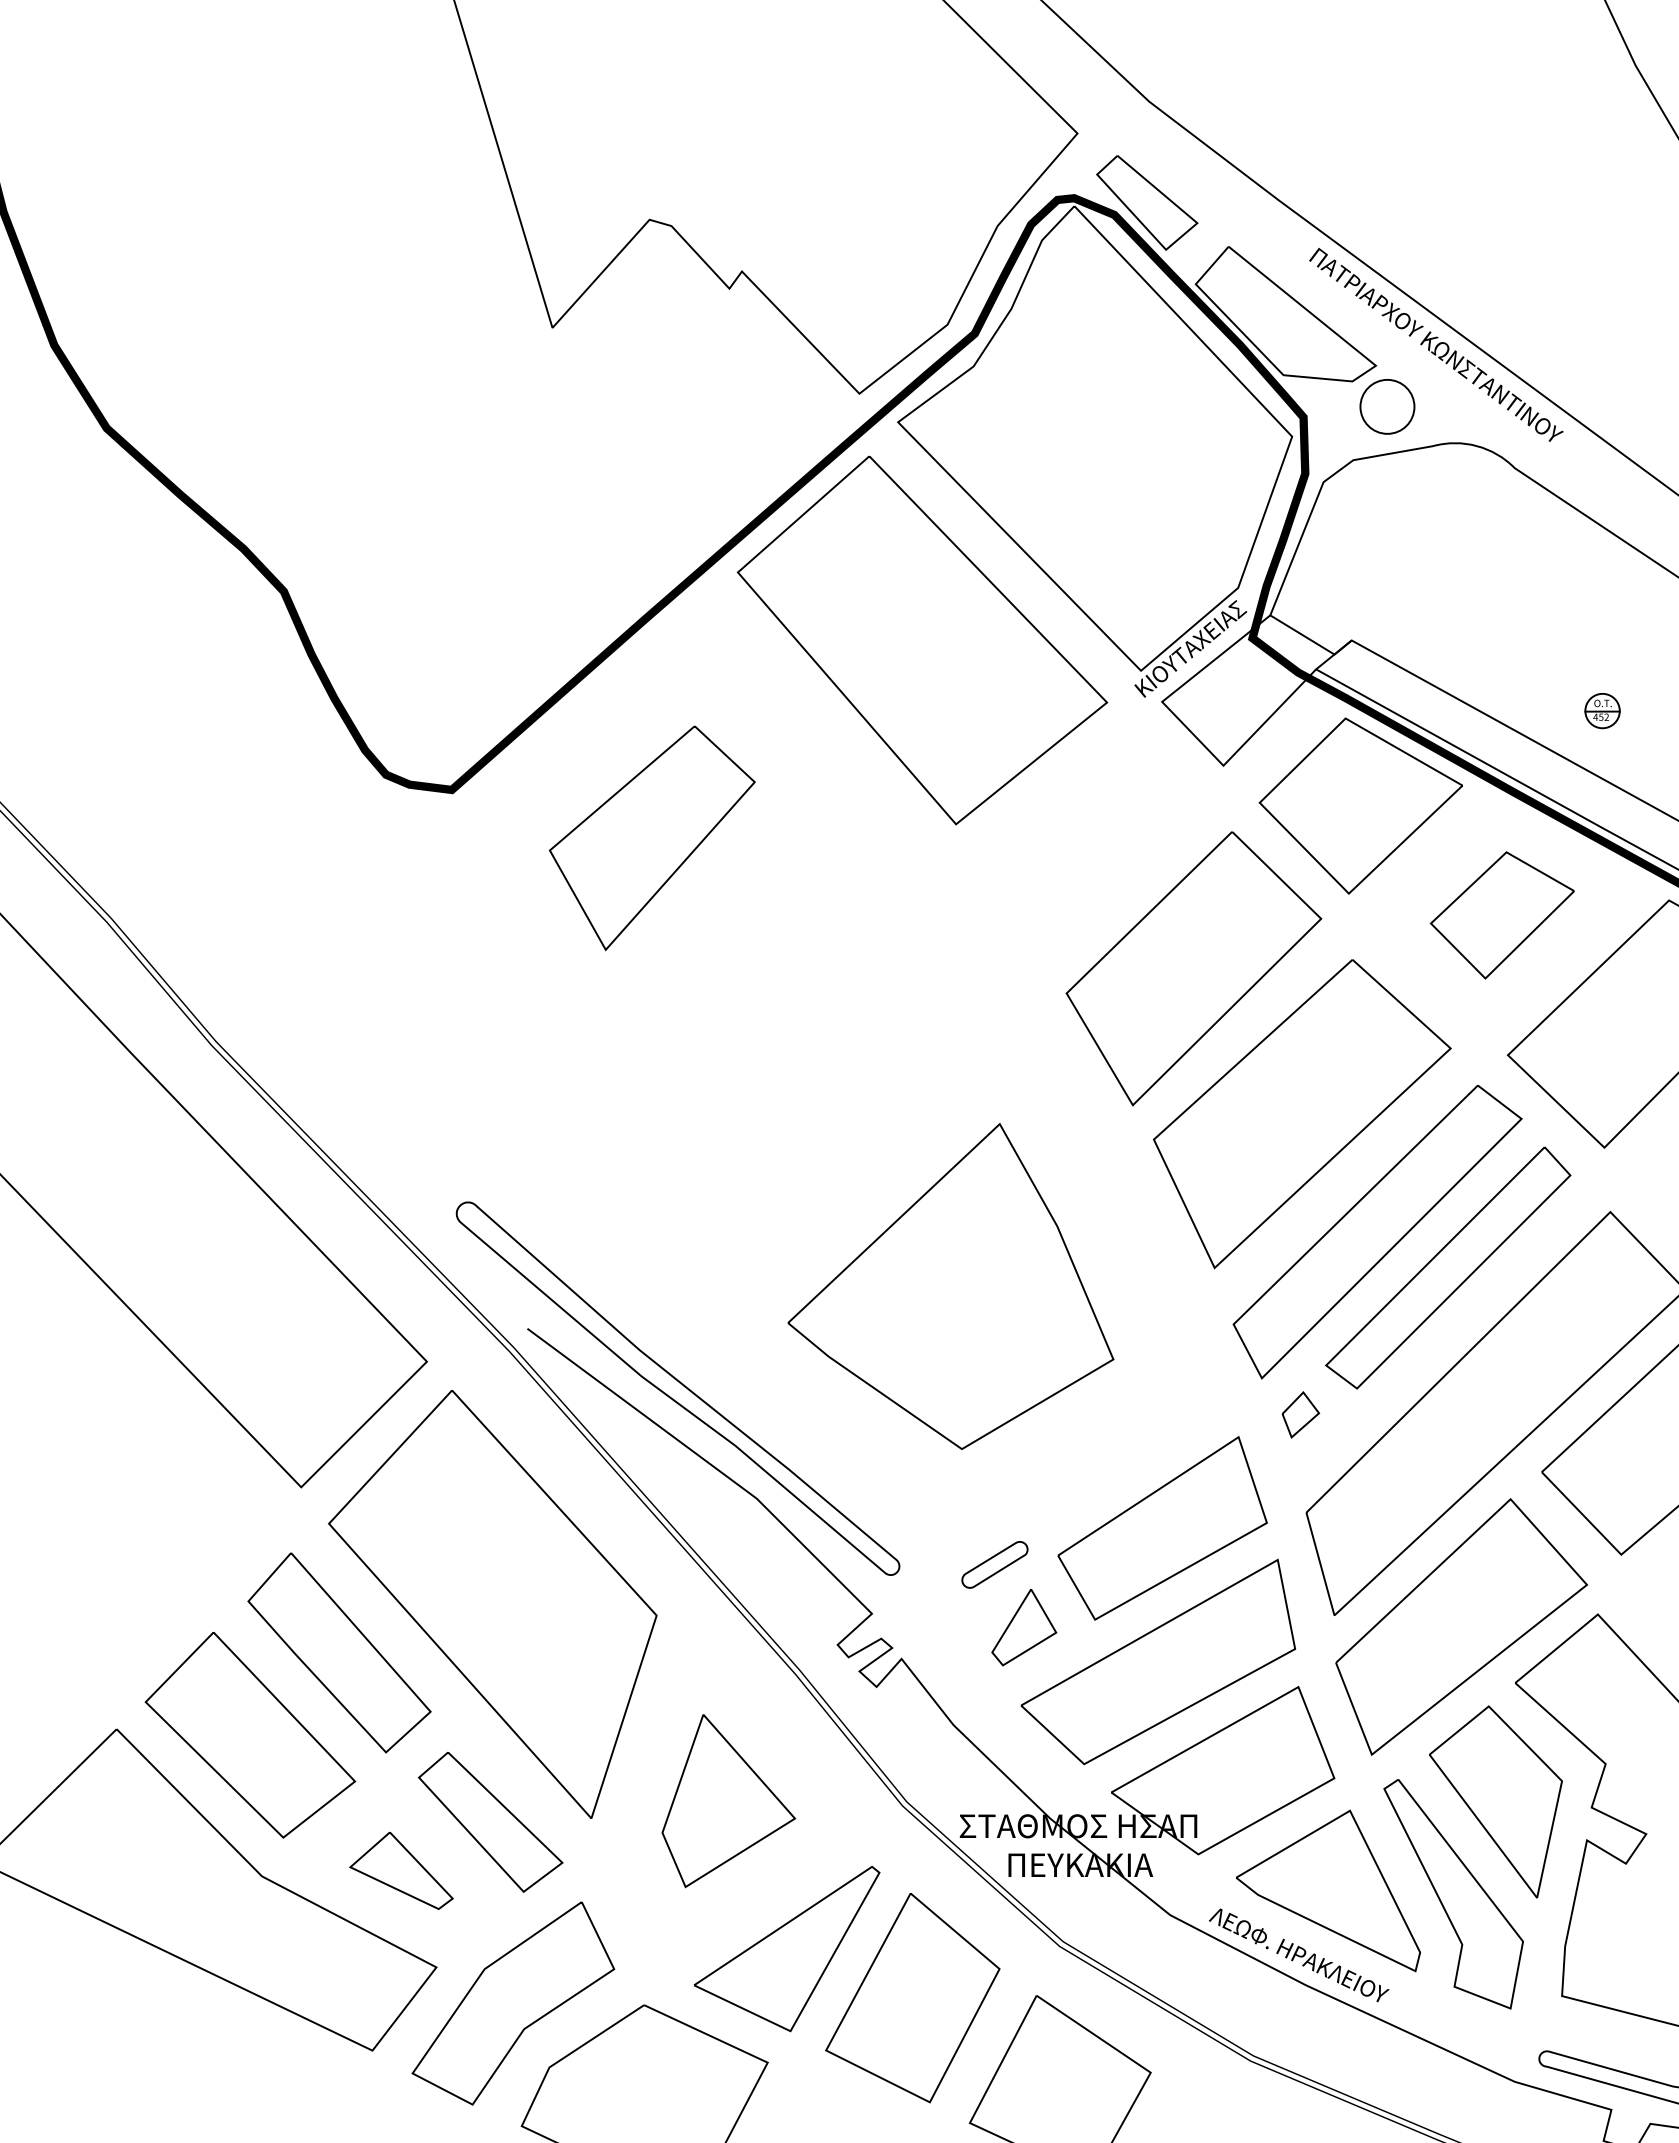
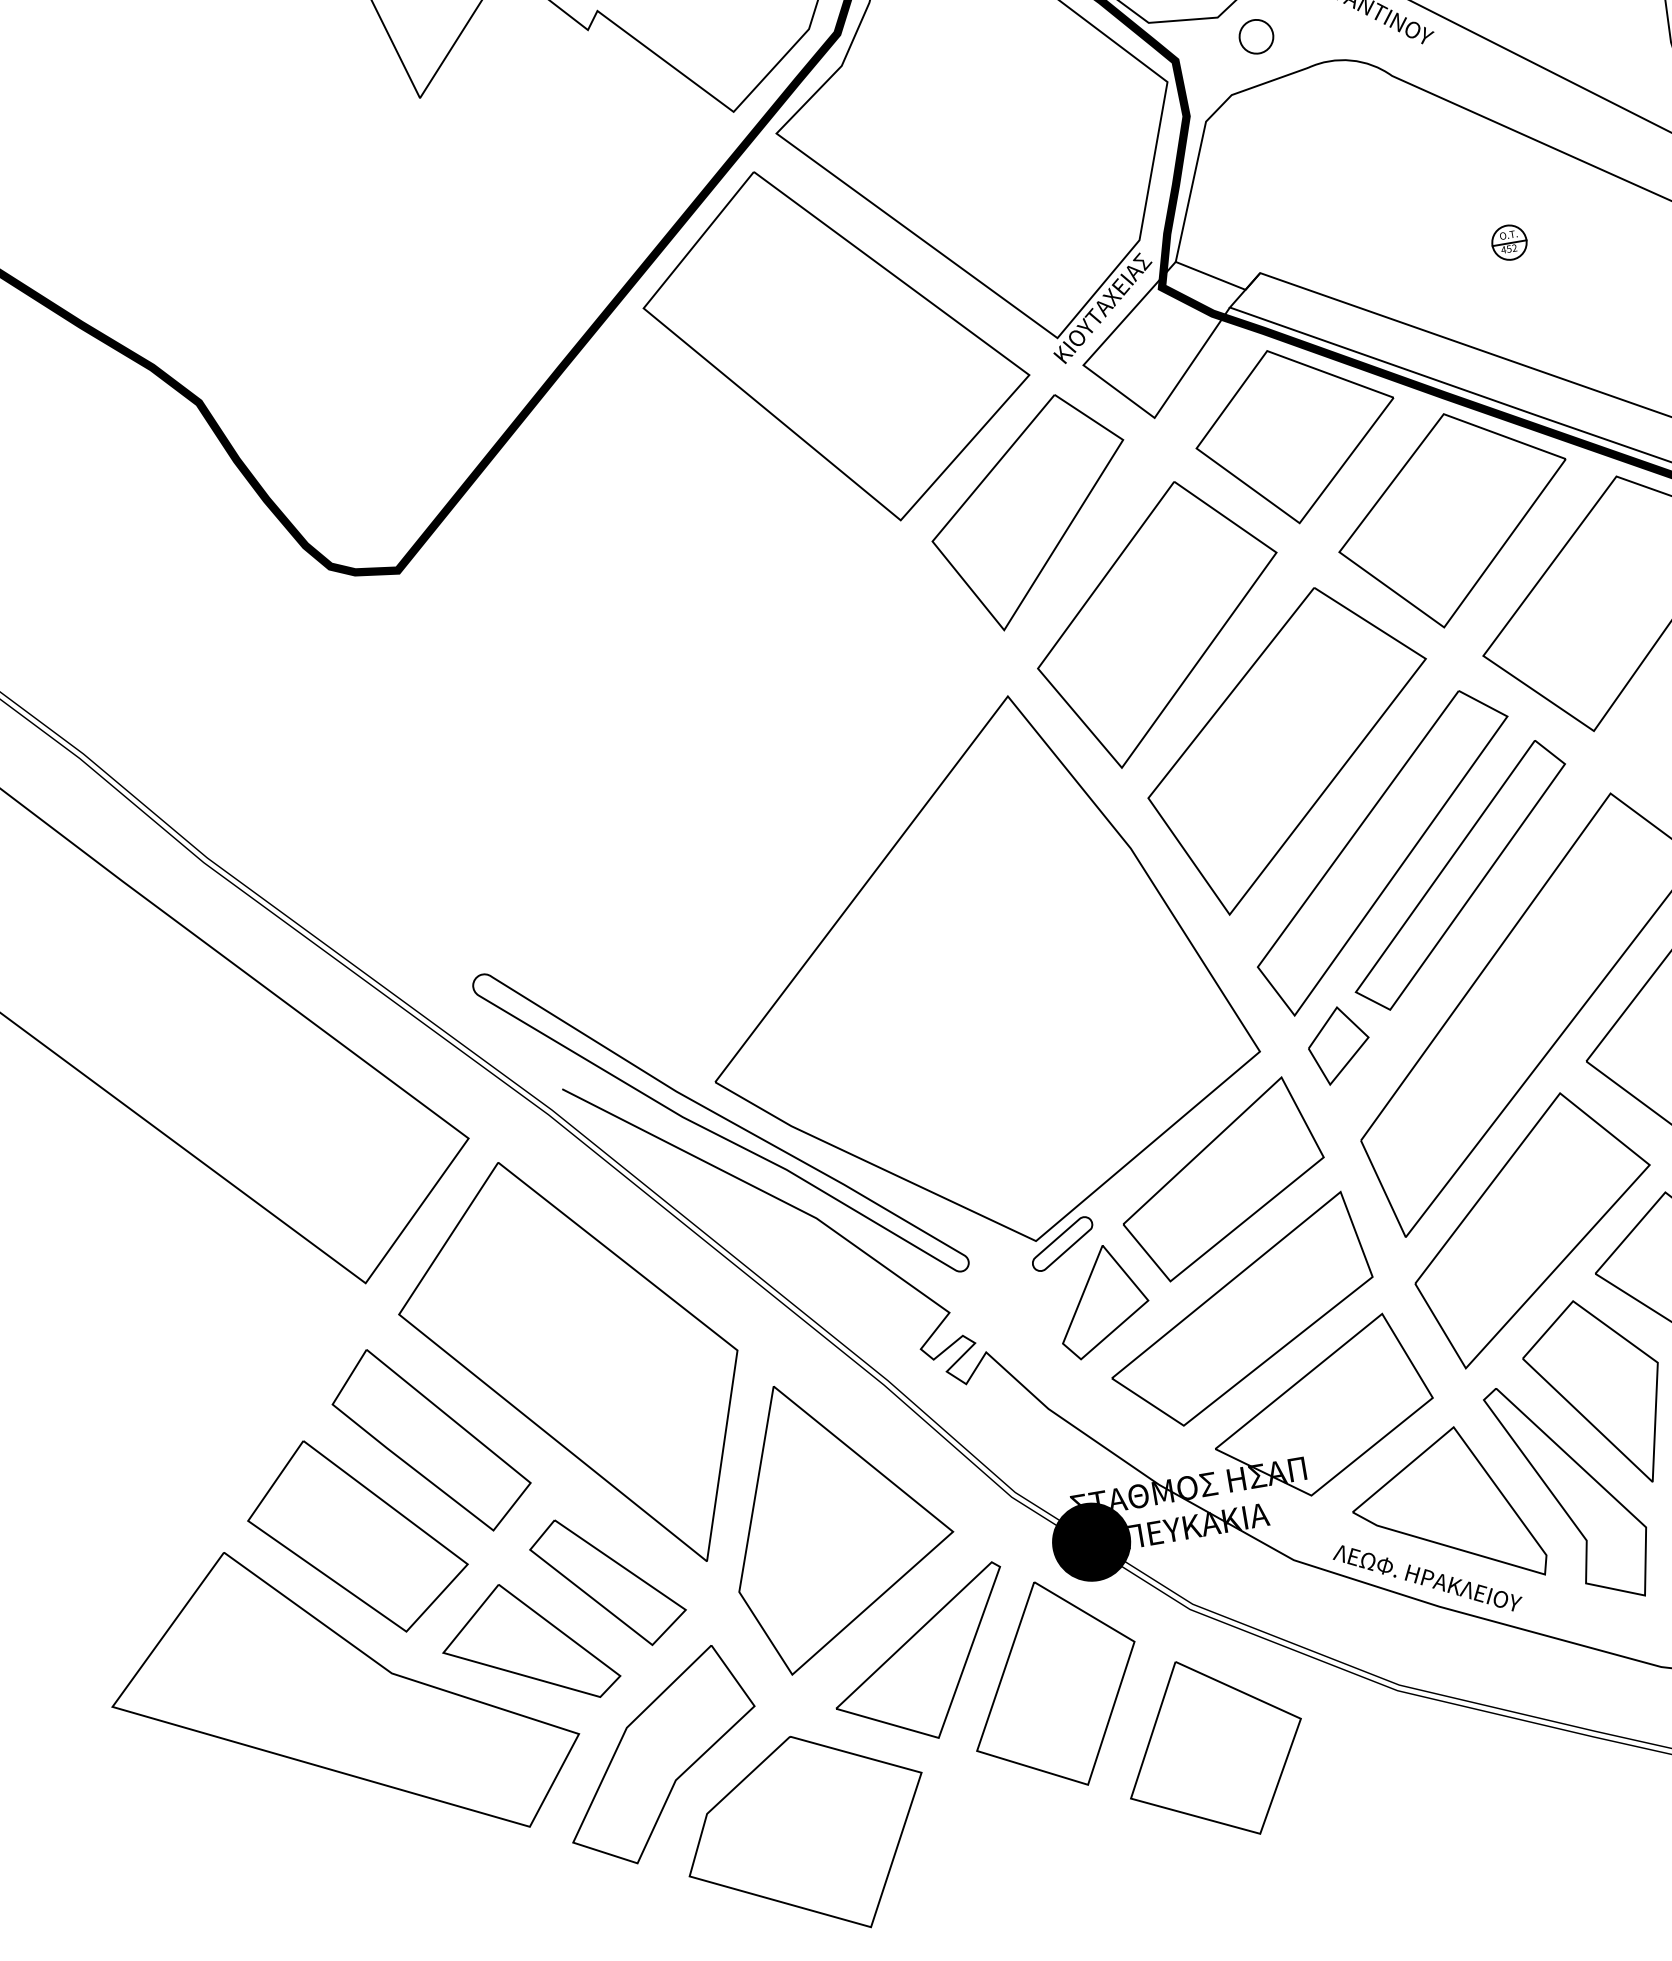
circle: (1387, 406) -> (1256, 36), size x0.62
part: (1602, 711) -> (1509, 243), moved
part: (651, 838) -> (1030, 512), moved
part: (1502, 915) -> (1454, 519), size x1.67
part: (950, 1286) -> (972, 976), size x1.67
part: (1300, 1414) -> (1338, 1044), size x1.67
part: (1023, 1627) -> (1101, 1301), size x1.43
part: (728, 1800) -> (839, 1520), size x1.67
fill: (973, 1863) -> (1091, 1542), added
part: (401, 1870) -> (528, 1644), size x1.67

